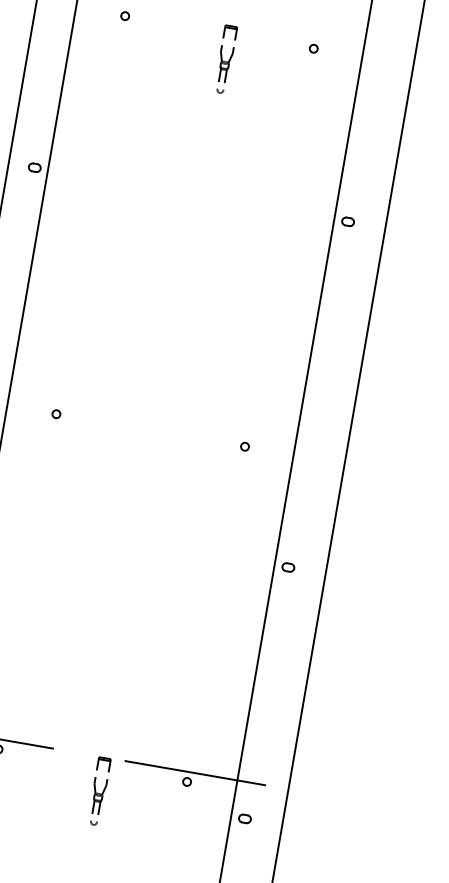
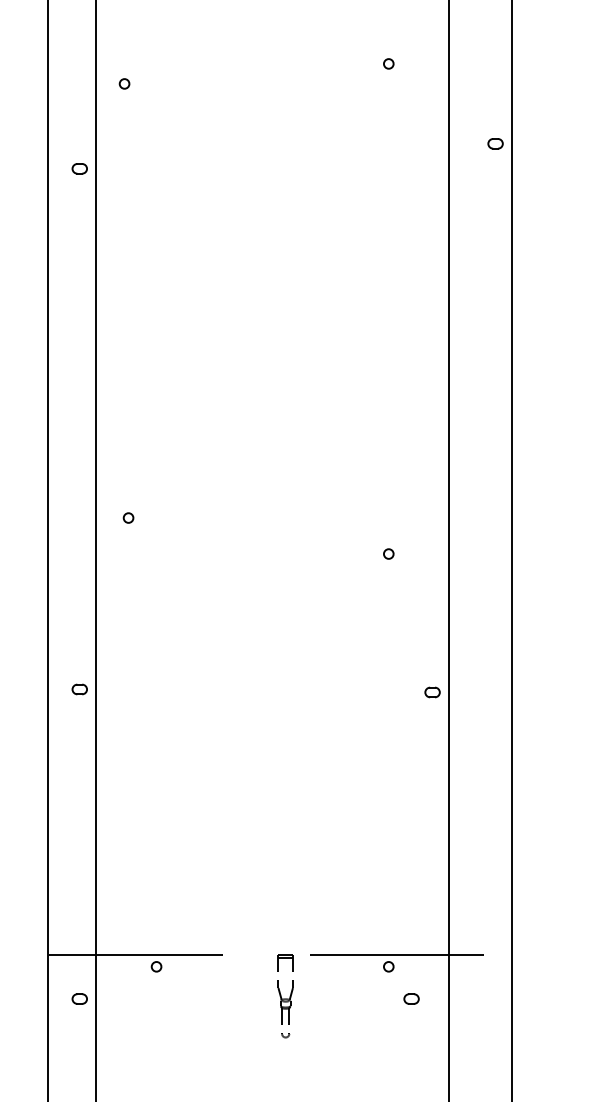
circle: (125, 15) -> (124, 83), moved
part: (225, 59) -> (285, 95), removed
part: (34, 167) -> (79, 168), moved
part: (348, 221) -> (495, 143), moved
circle: (56, 413) -> (128, 517), moved
part: (288, 567) -> (432, 692), moved
part: (244, 818) -> (411, 998), moved

